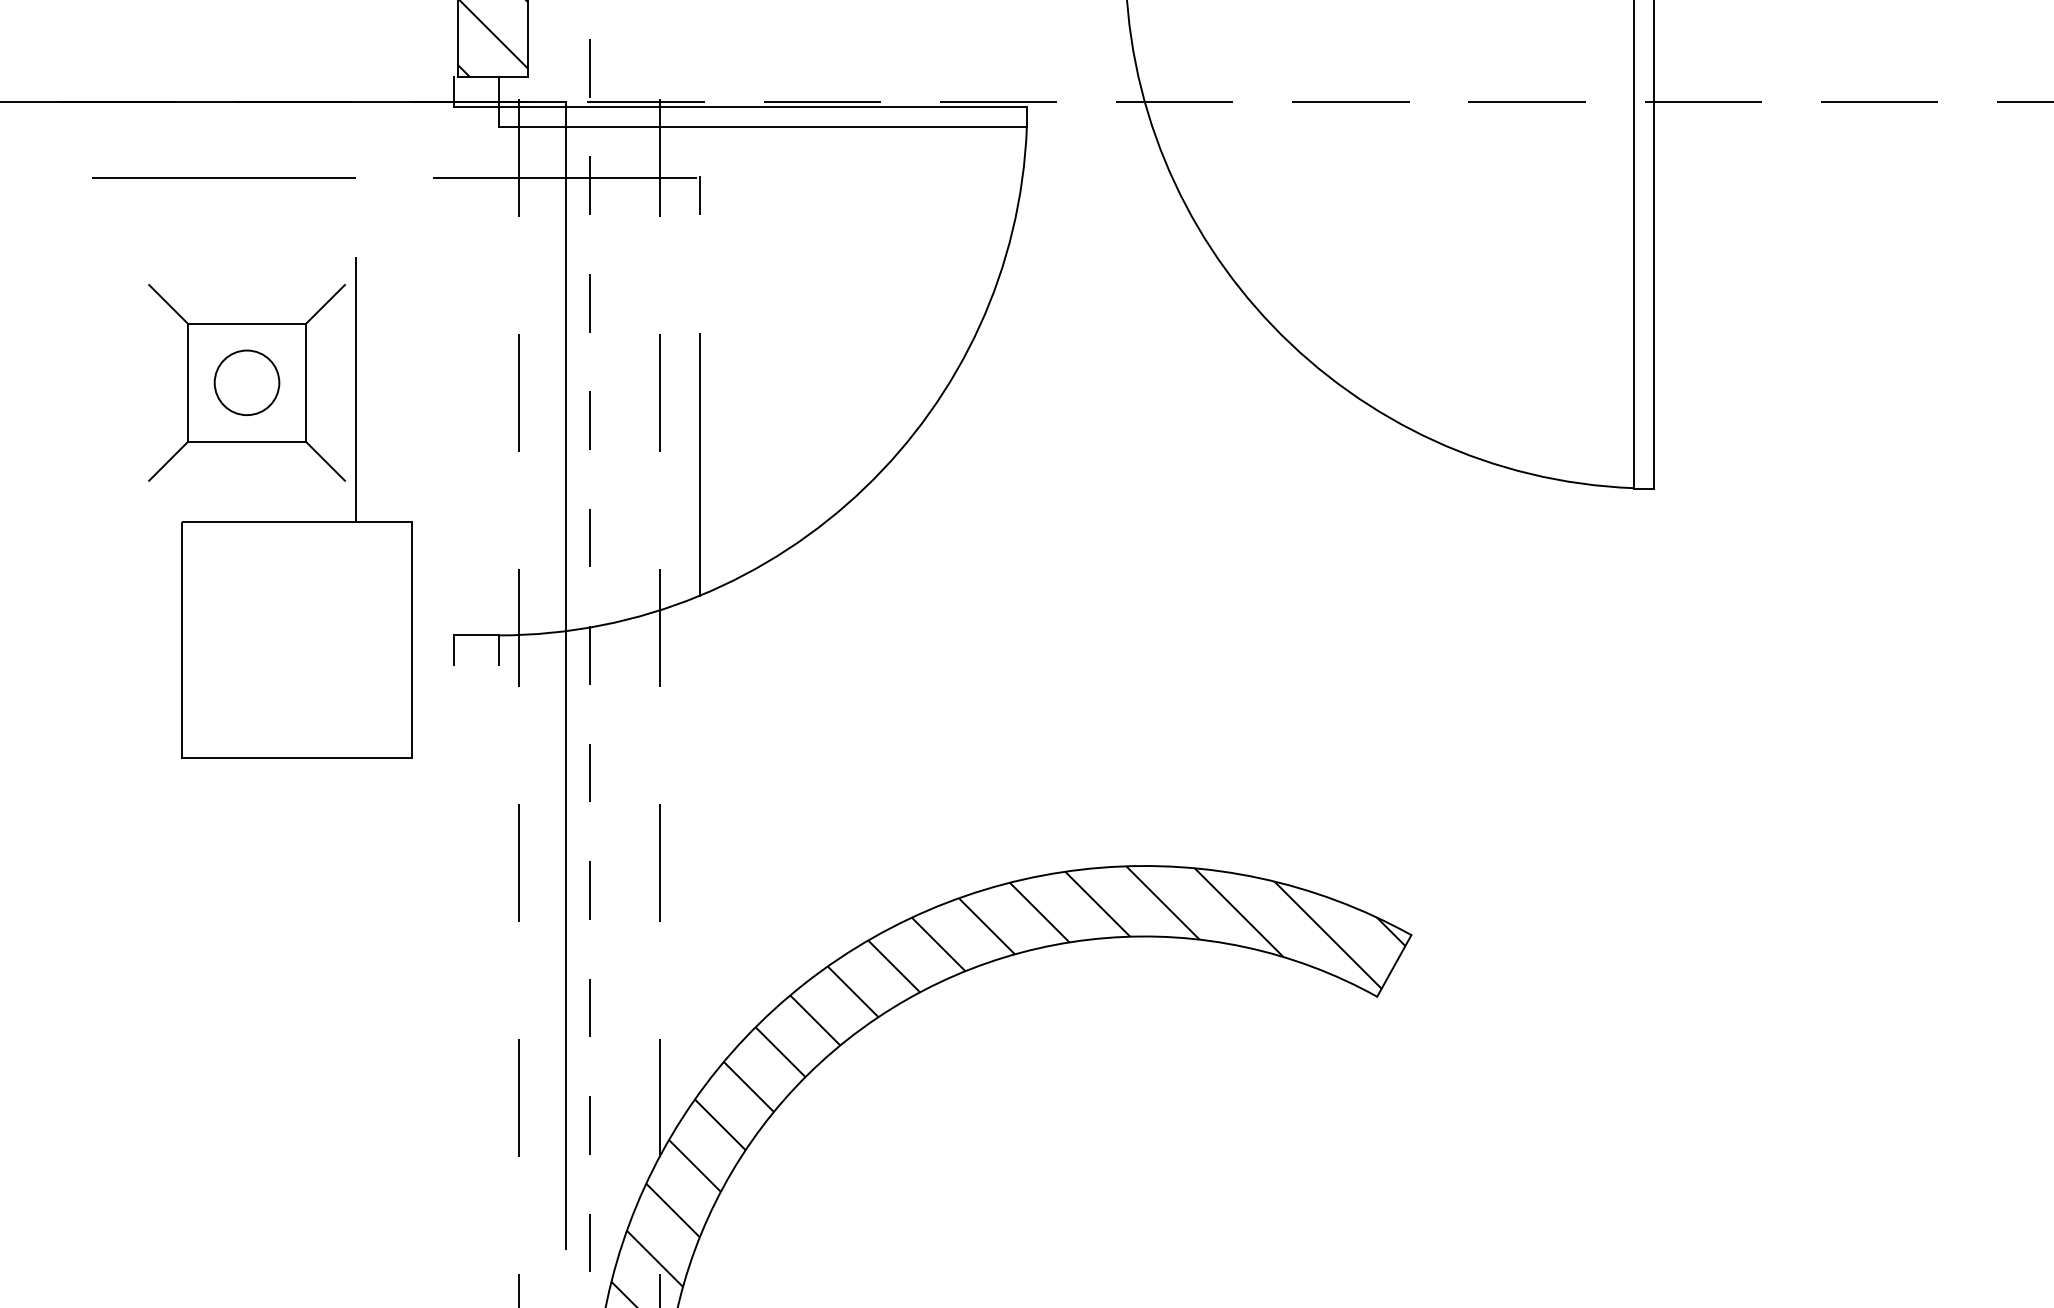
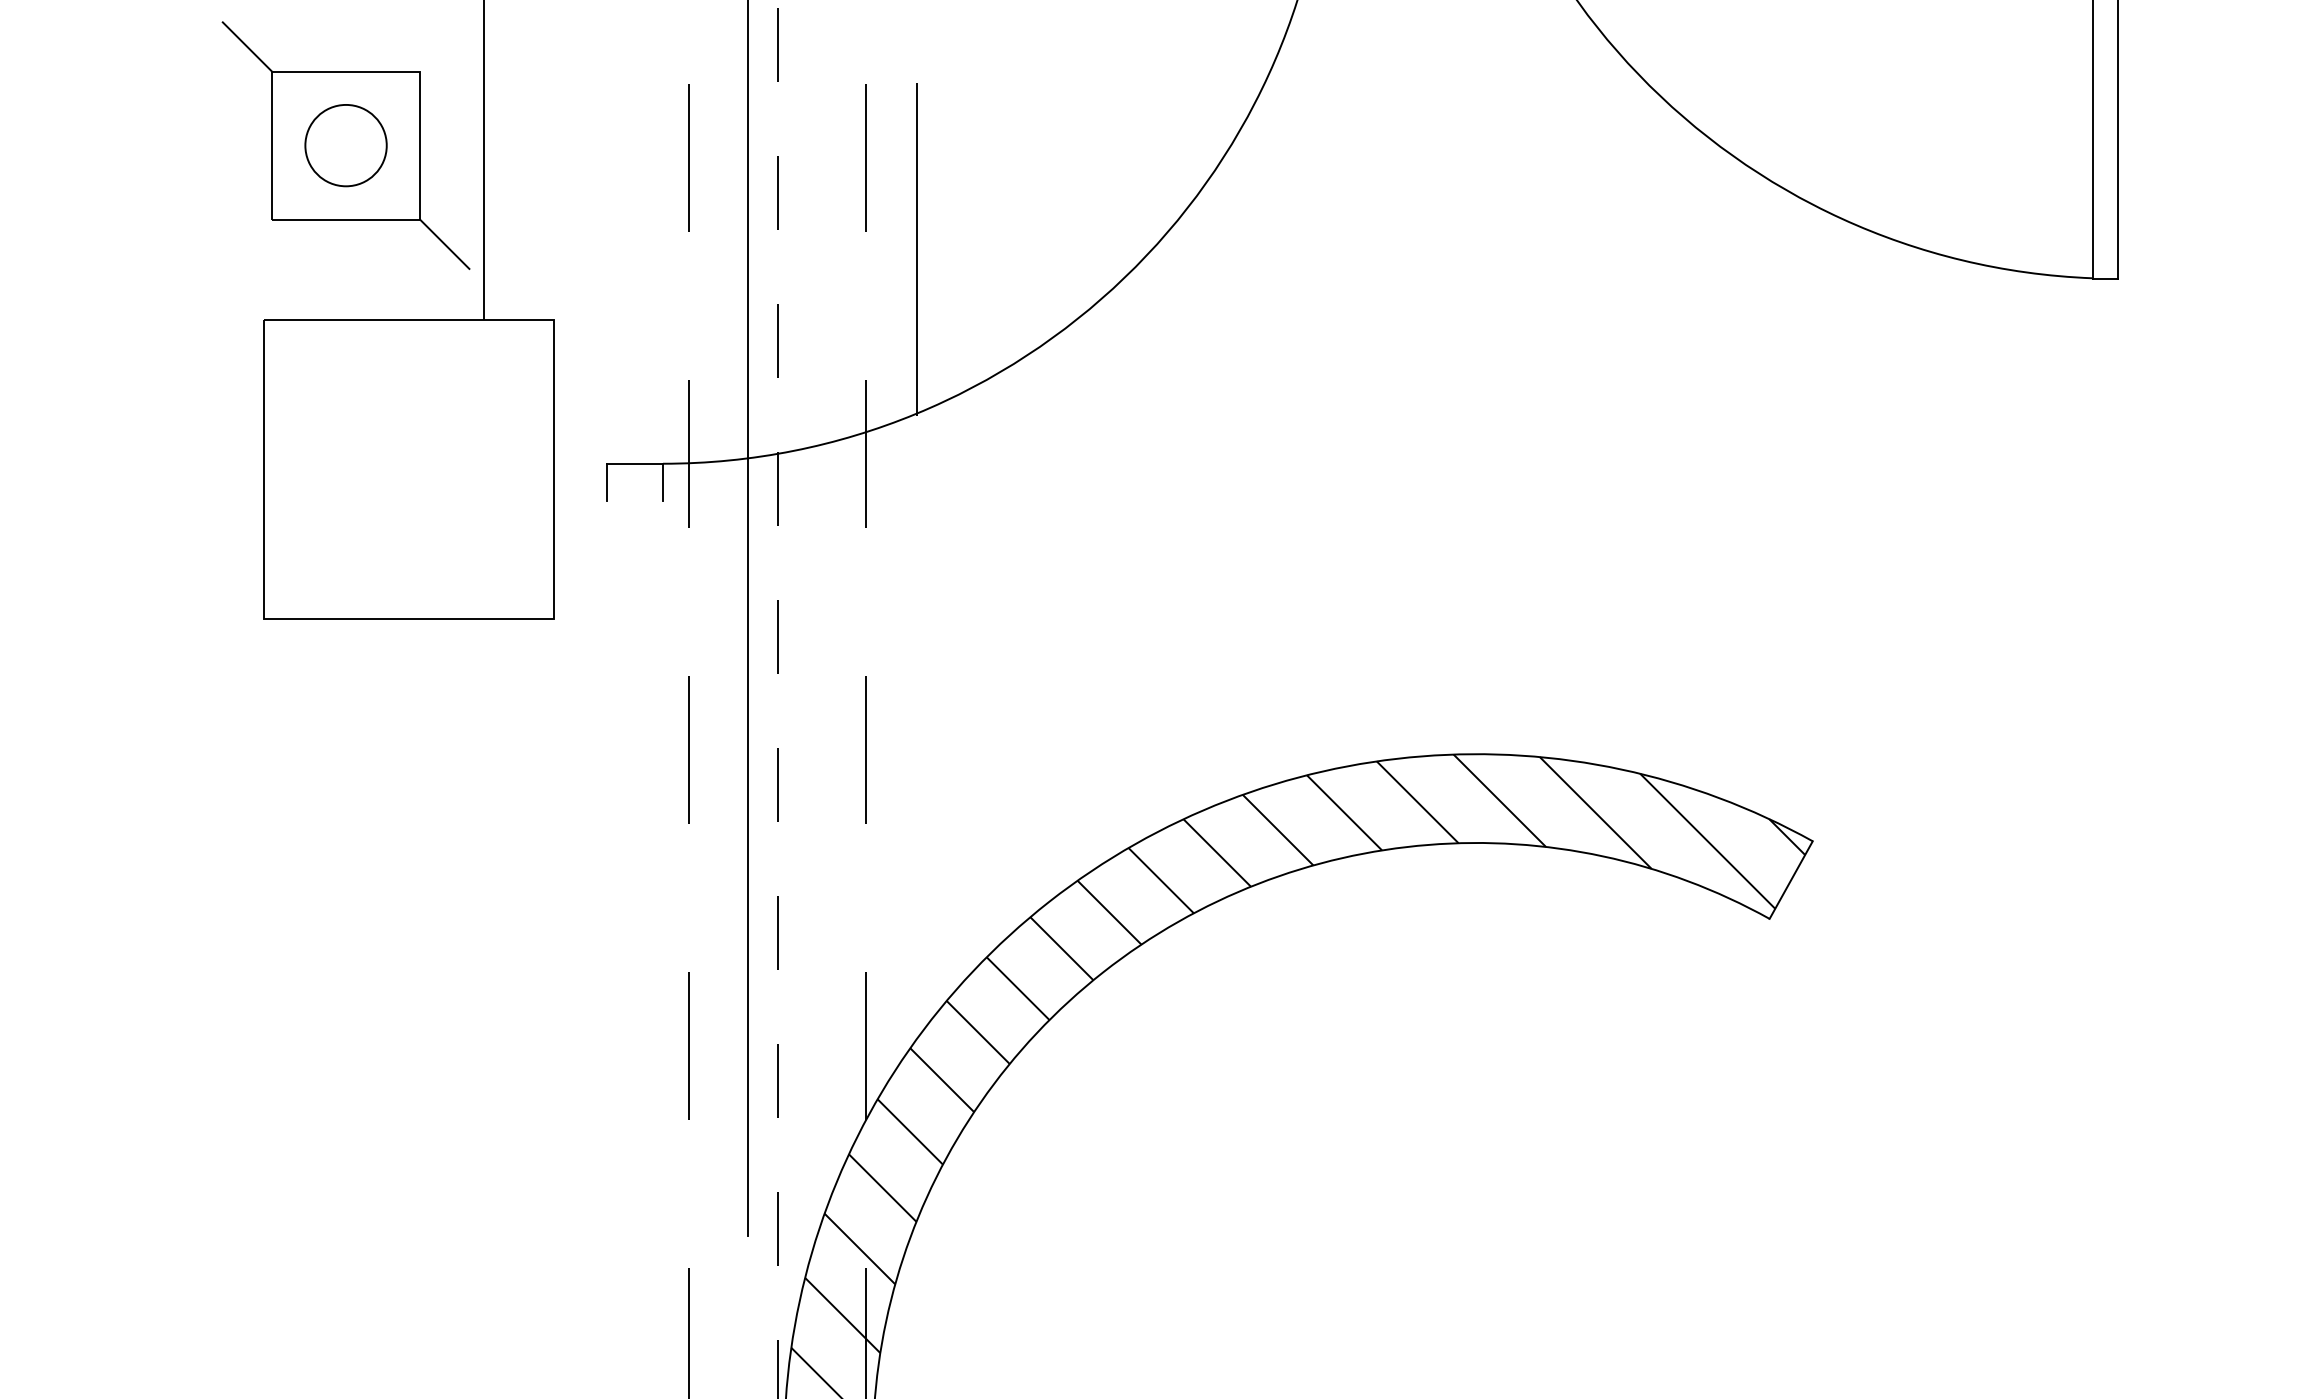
line: (324, 304) -> (443, 46), removed
line: (168, 460) -> (247, 243), removed

